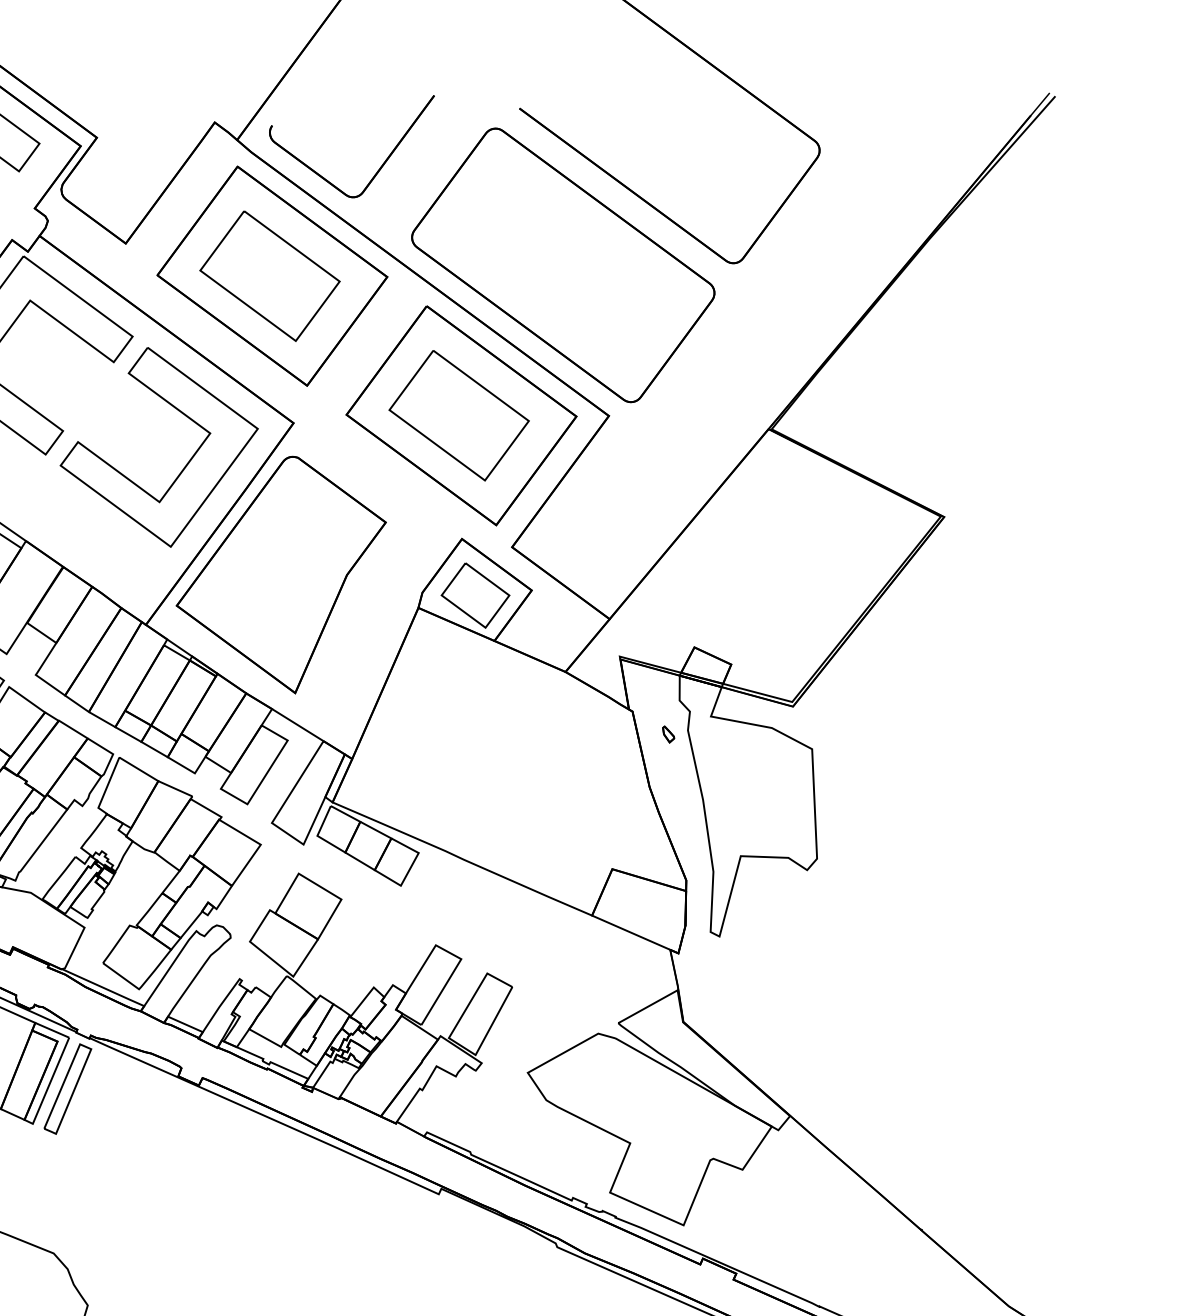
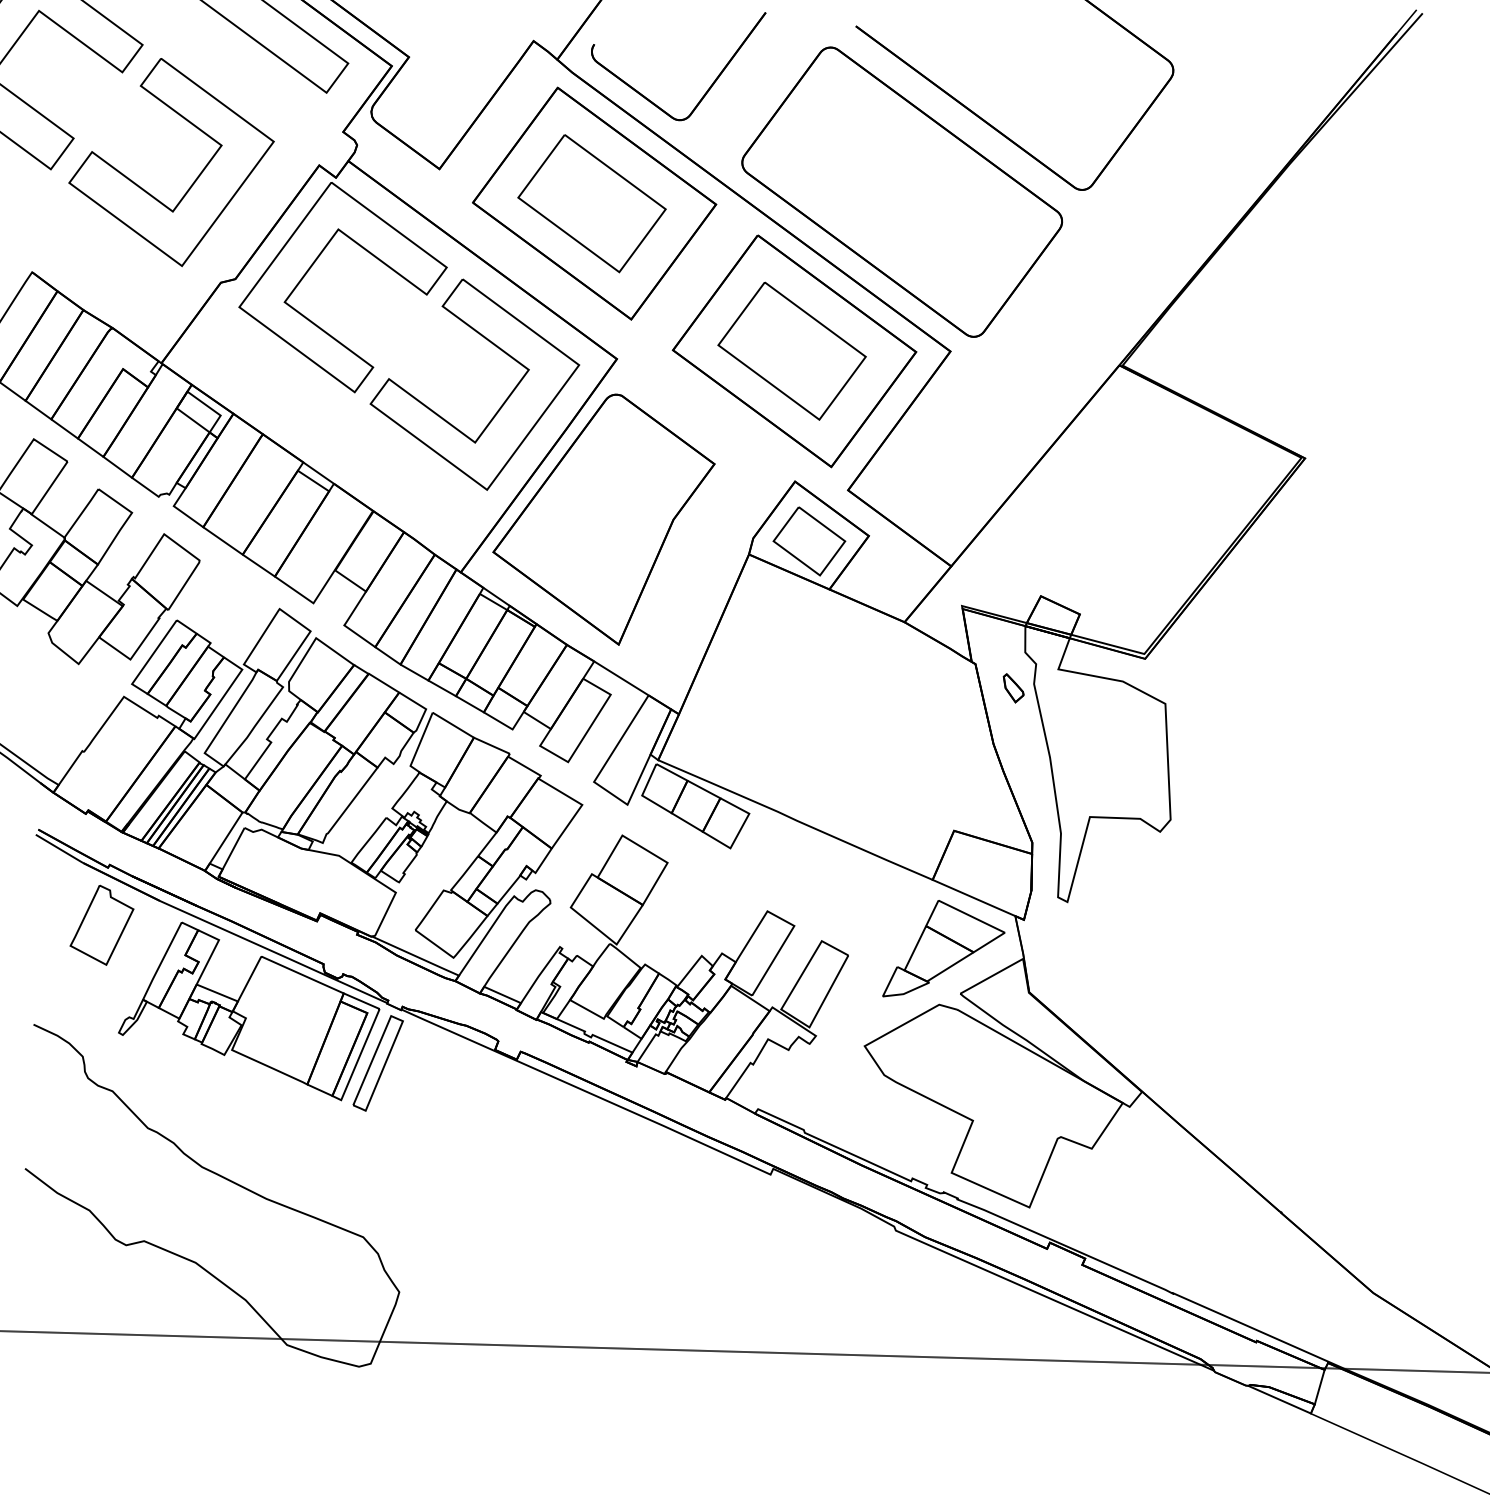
part: (668, 734) -> (1013, 688), size x1.67
part: (602, 980) -> (943, 948), added

